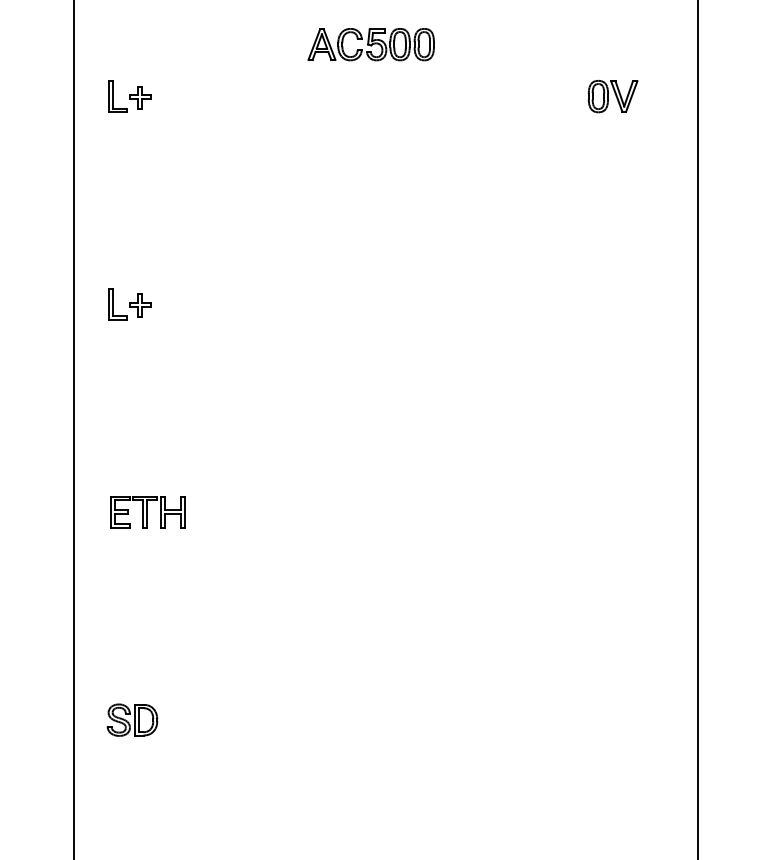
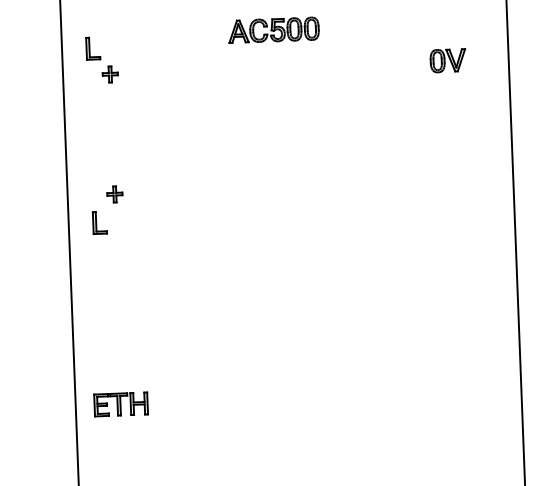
part: (117, 96) -> (93, 48), moved
part: (140, 305) -> (115, 194), moved
part: (147, 512) -> (120, 404), moved

